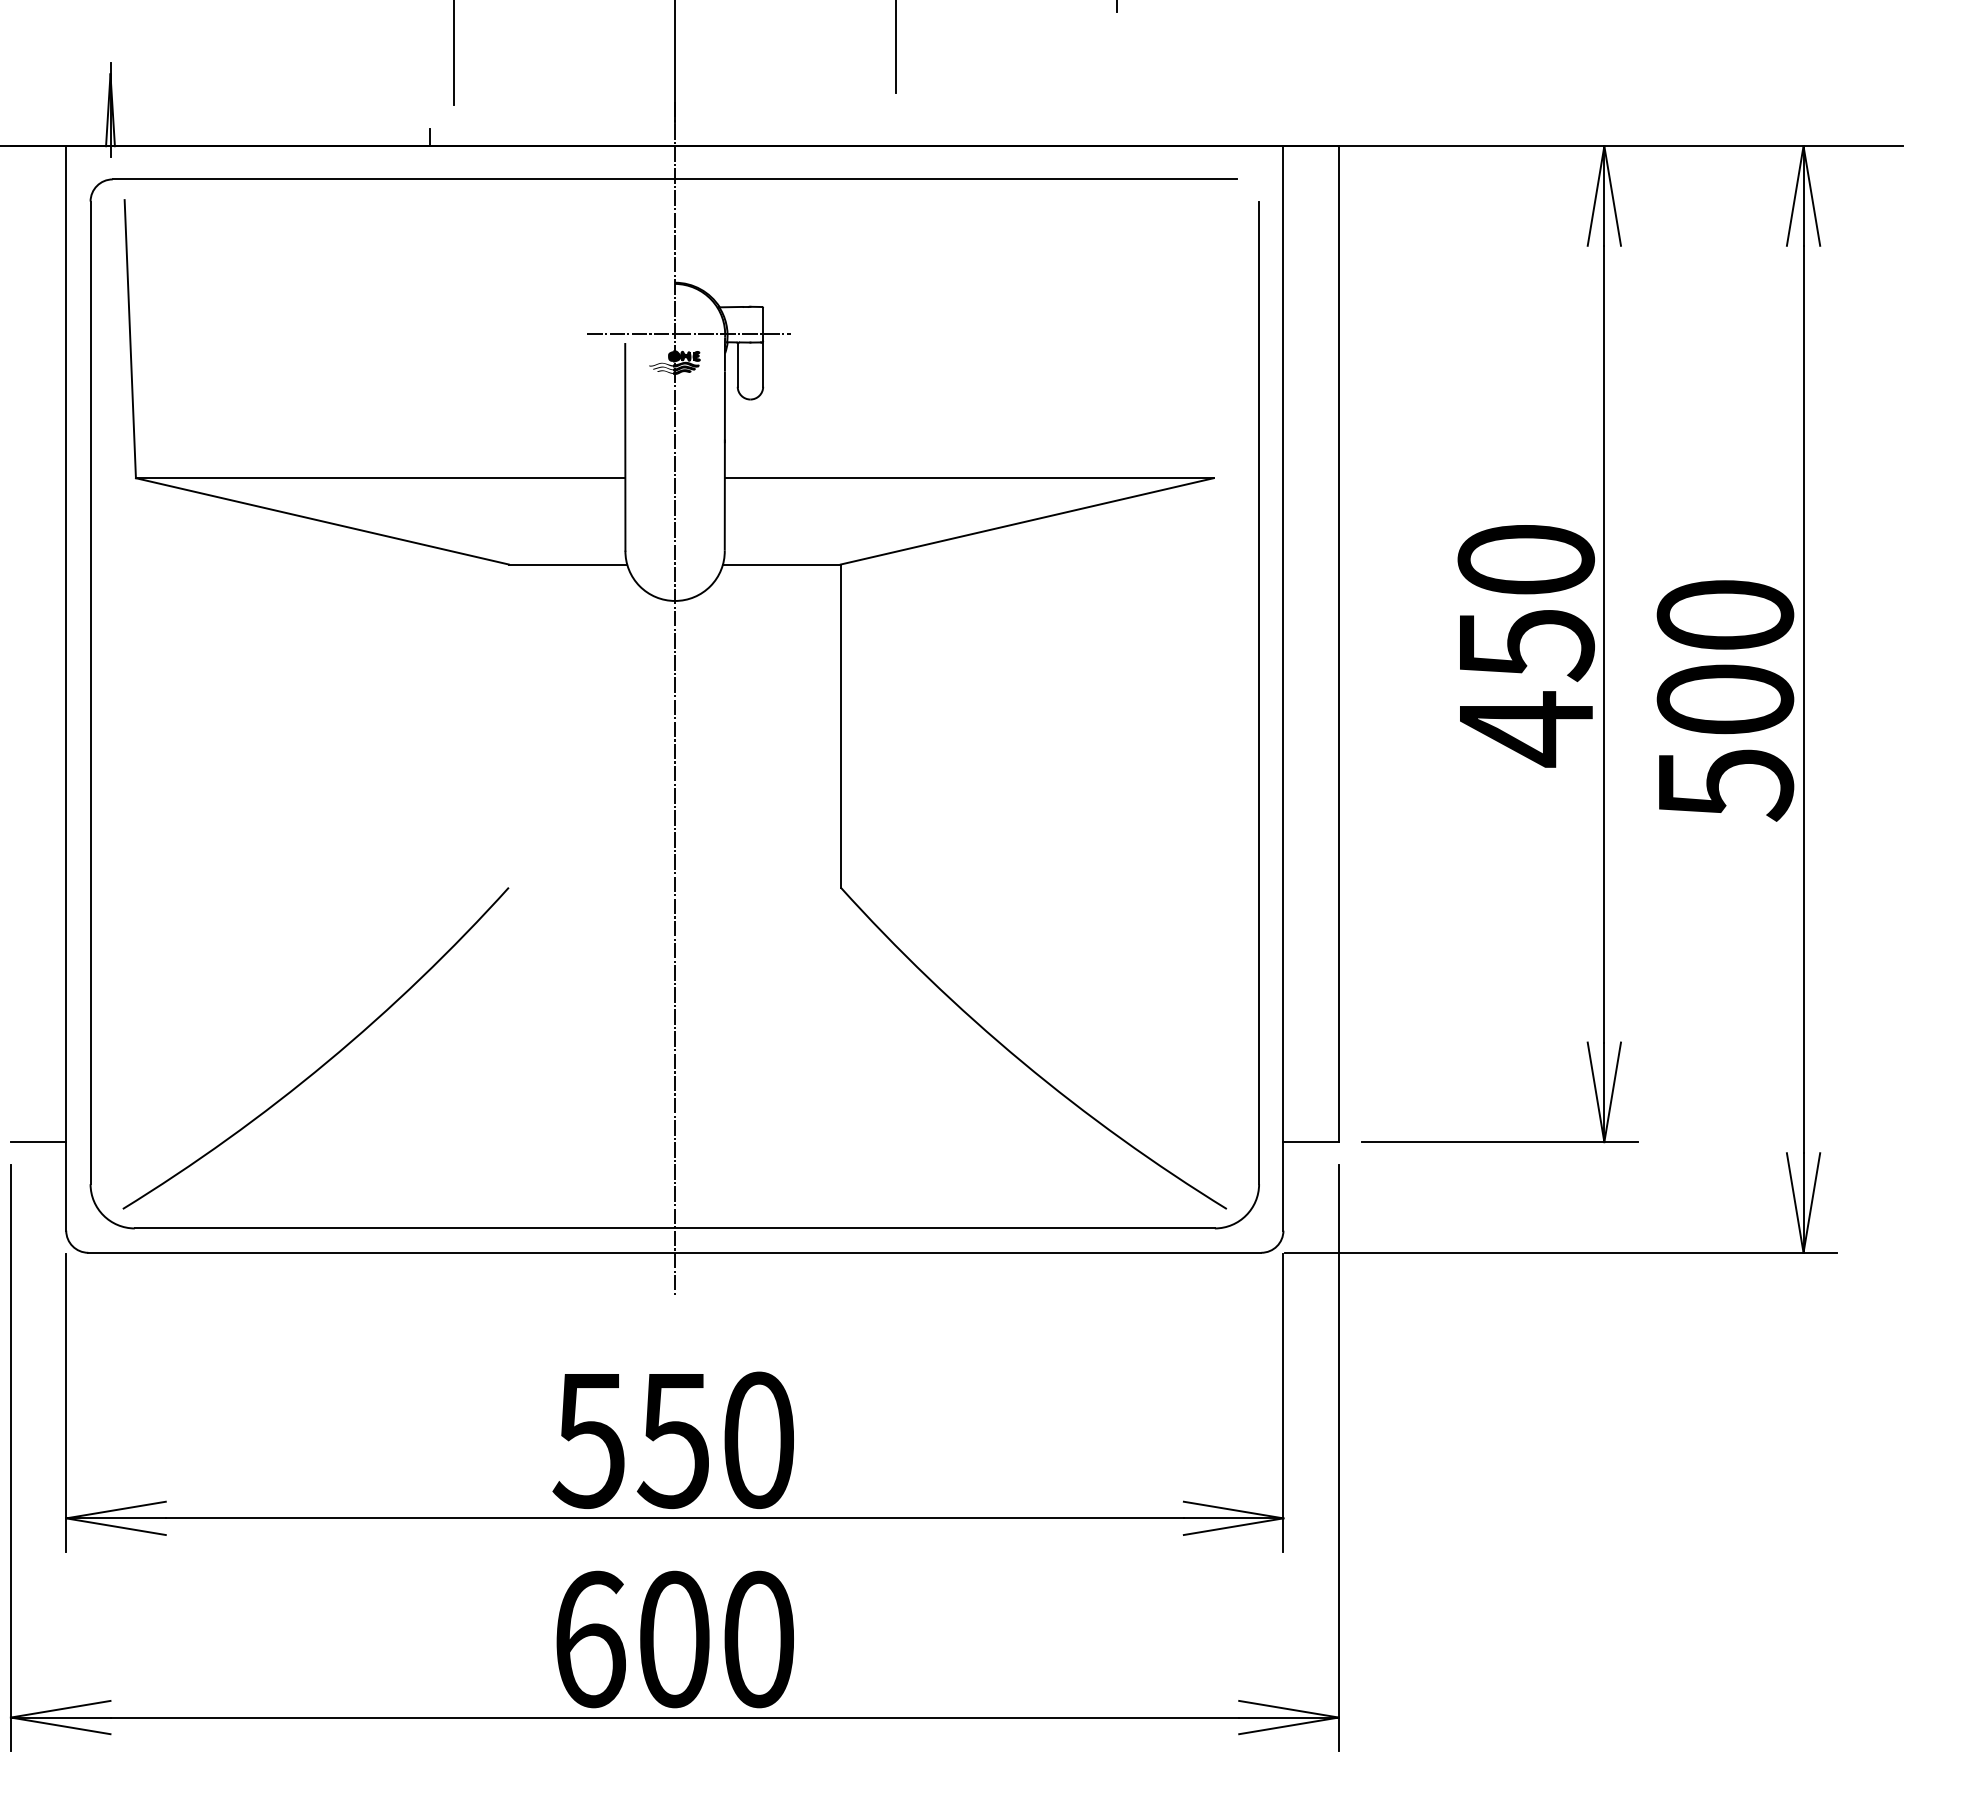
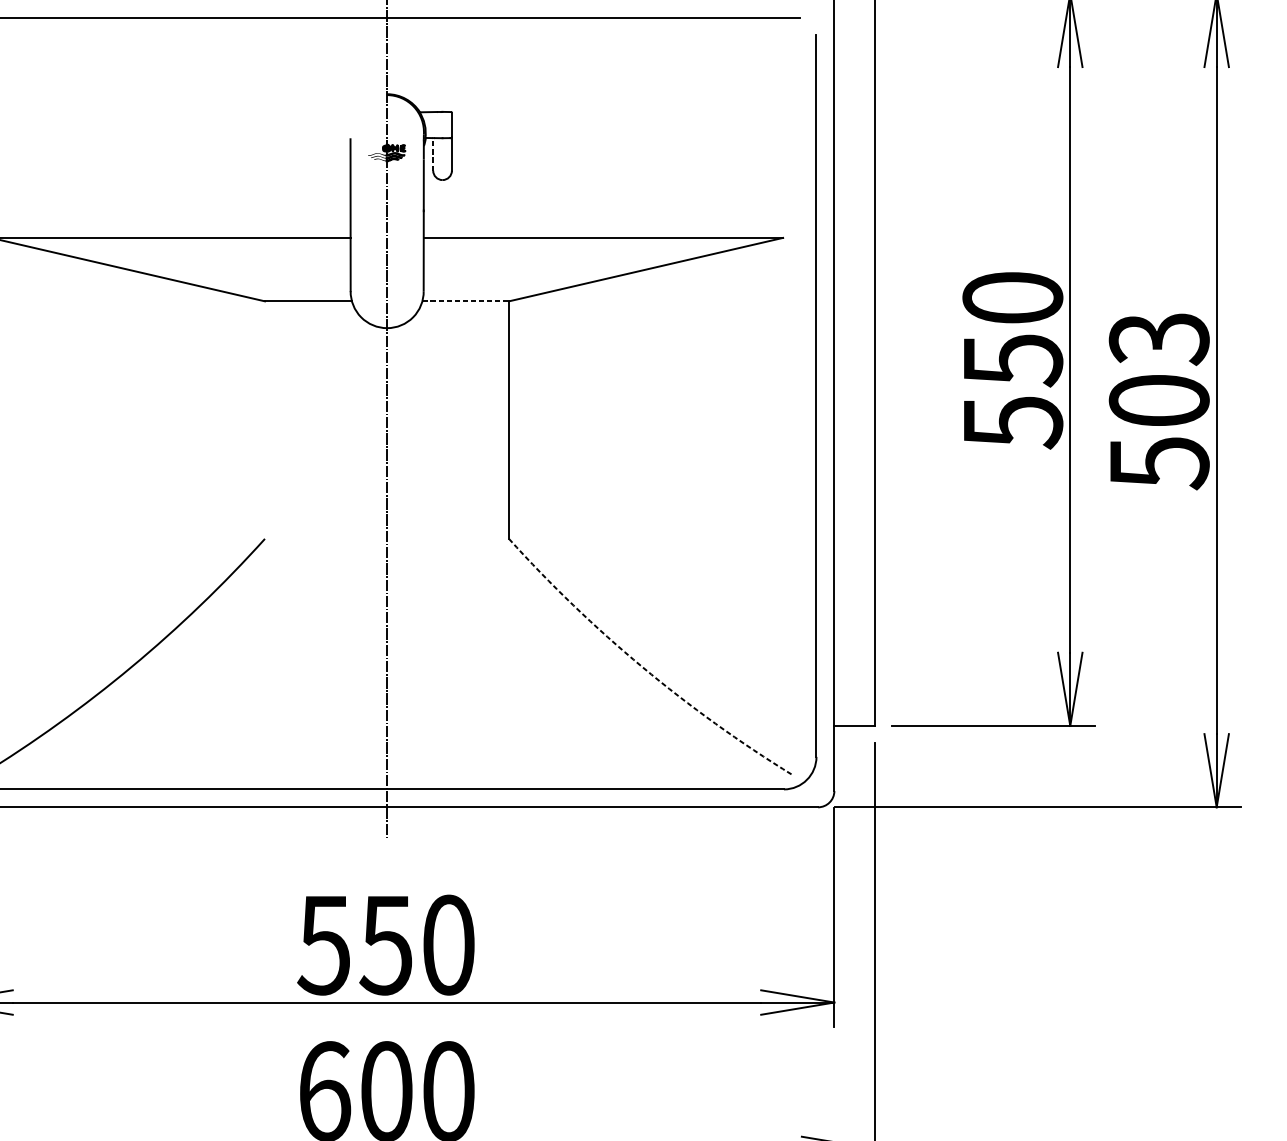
line: (688, 334) -> (397, 132), removed
line: (737, 365) -> (433, 155), solid -> dashed
line: (781, 564) -> (465, 301), solid -> dashed
text: (1725, 616) -> (1159, 339), 500 -> 503
text: (1527, 729) -> (1013, 422), 450 -> 550
arc: (1022, 1062) -> (642, 667), solid -> dashed

